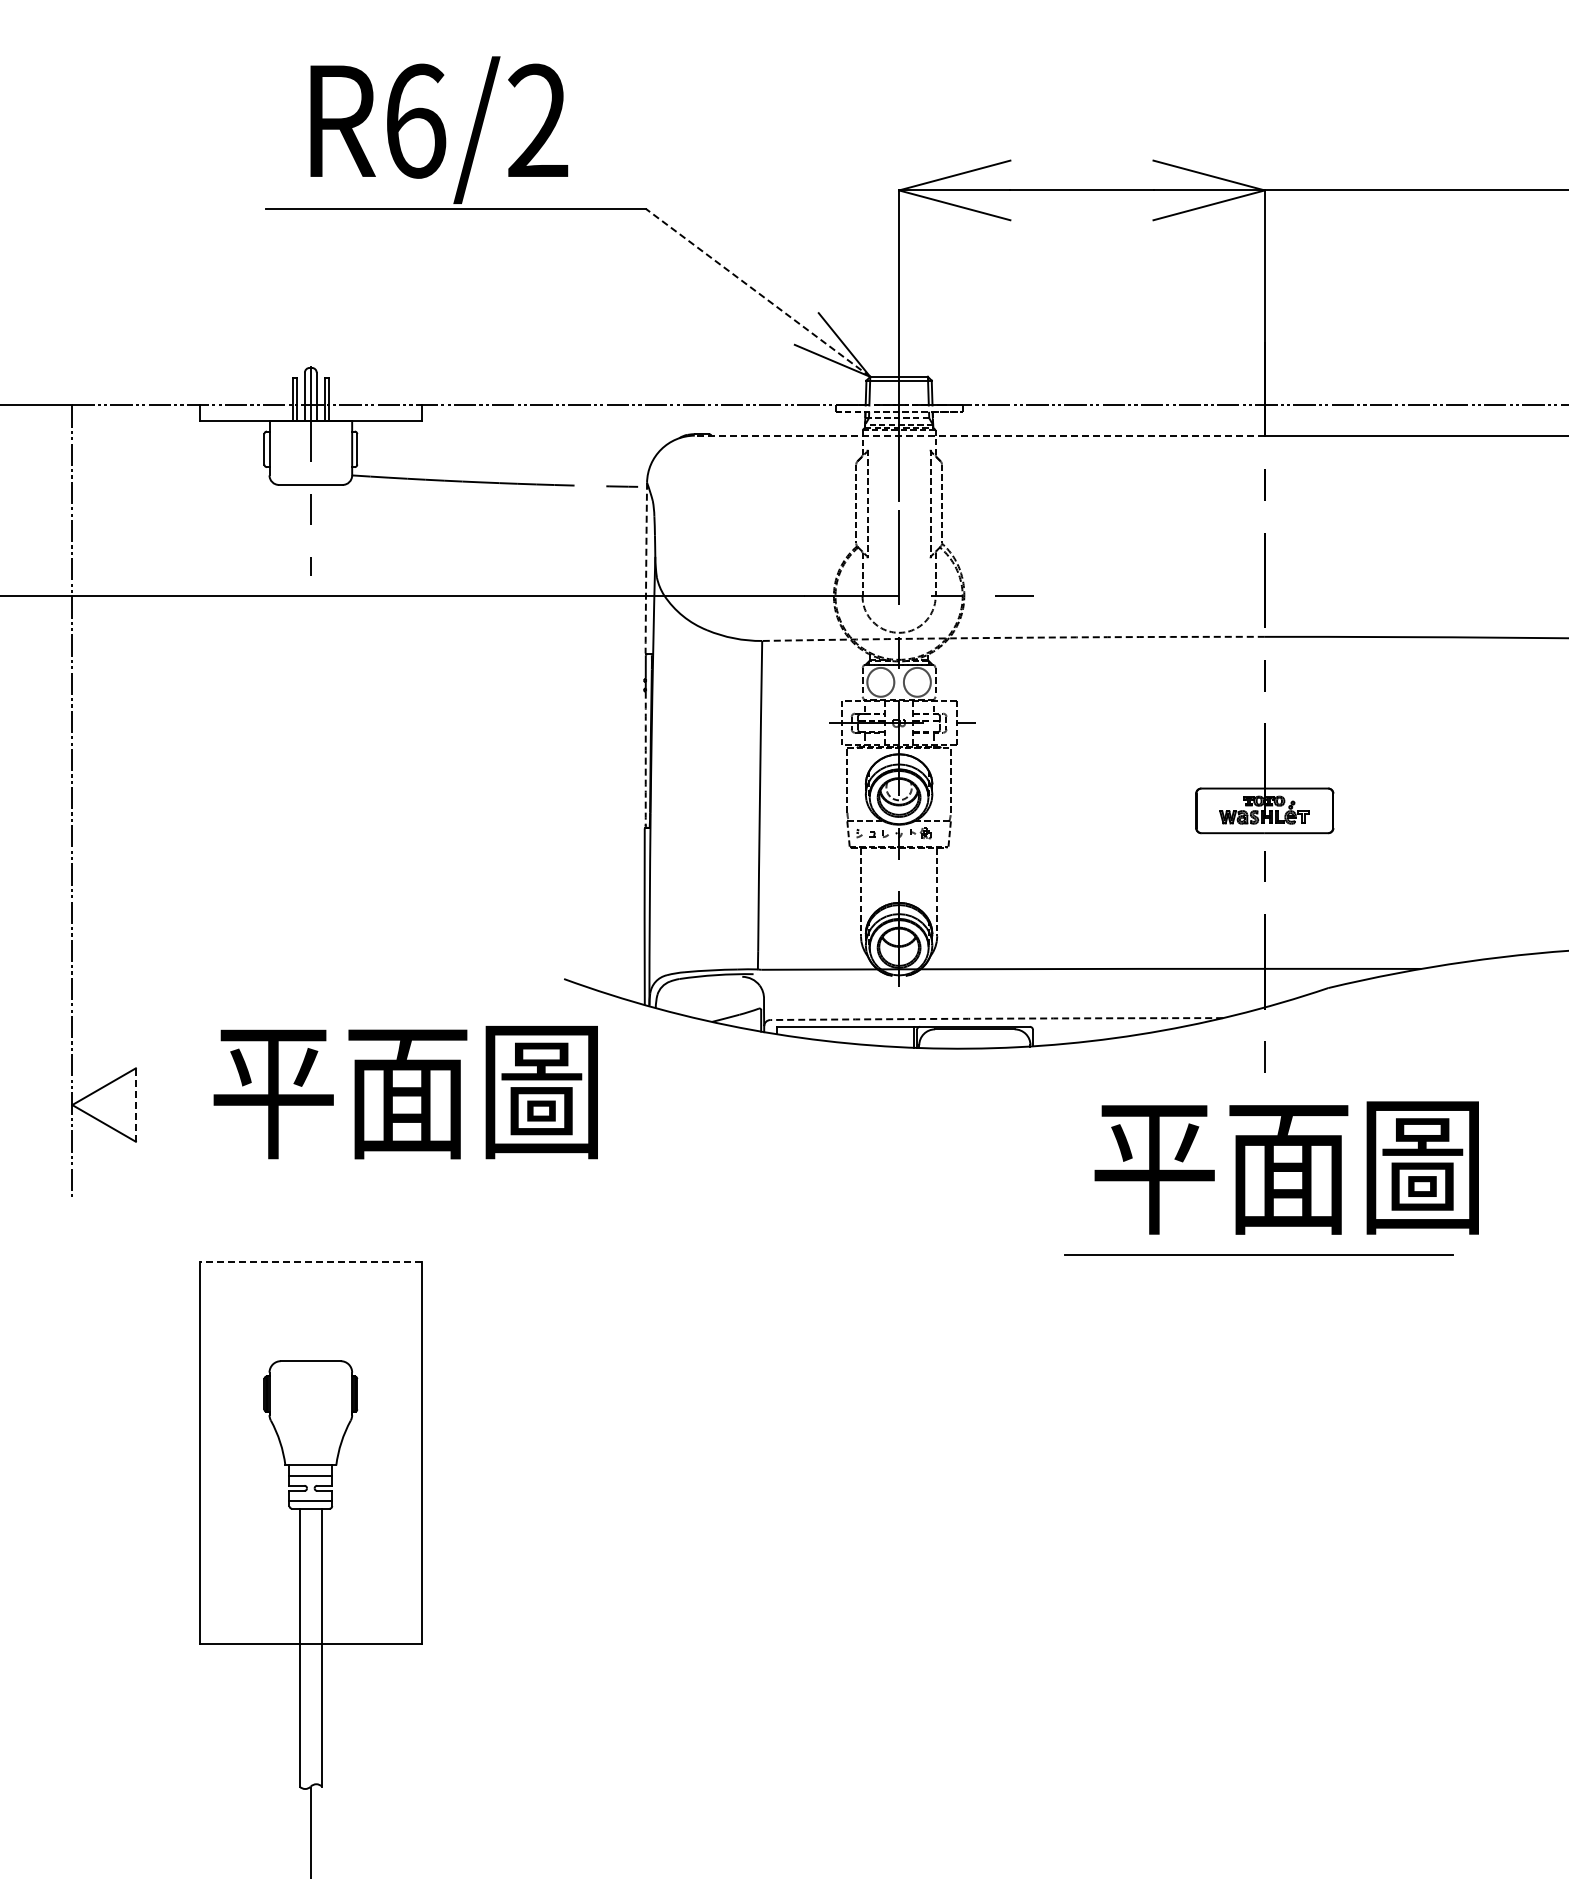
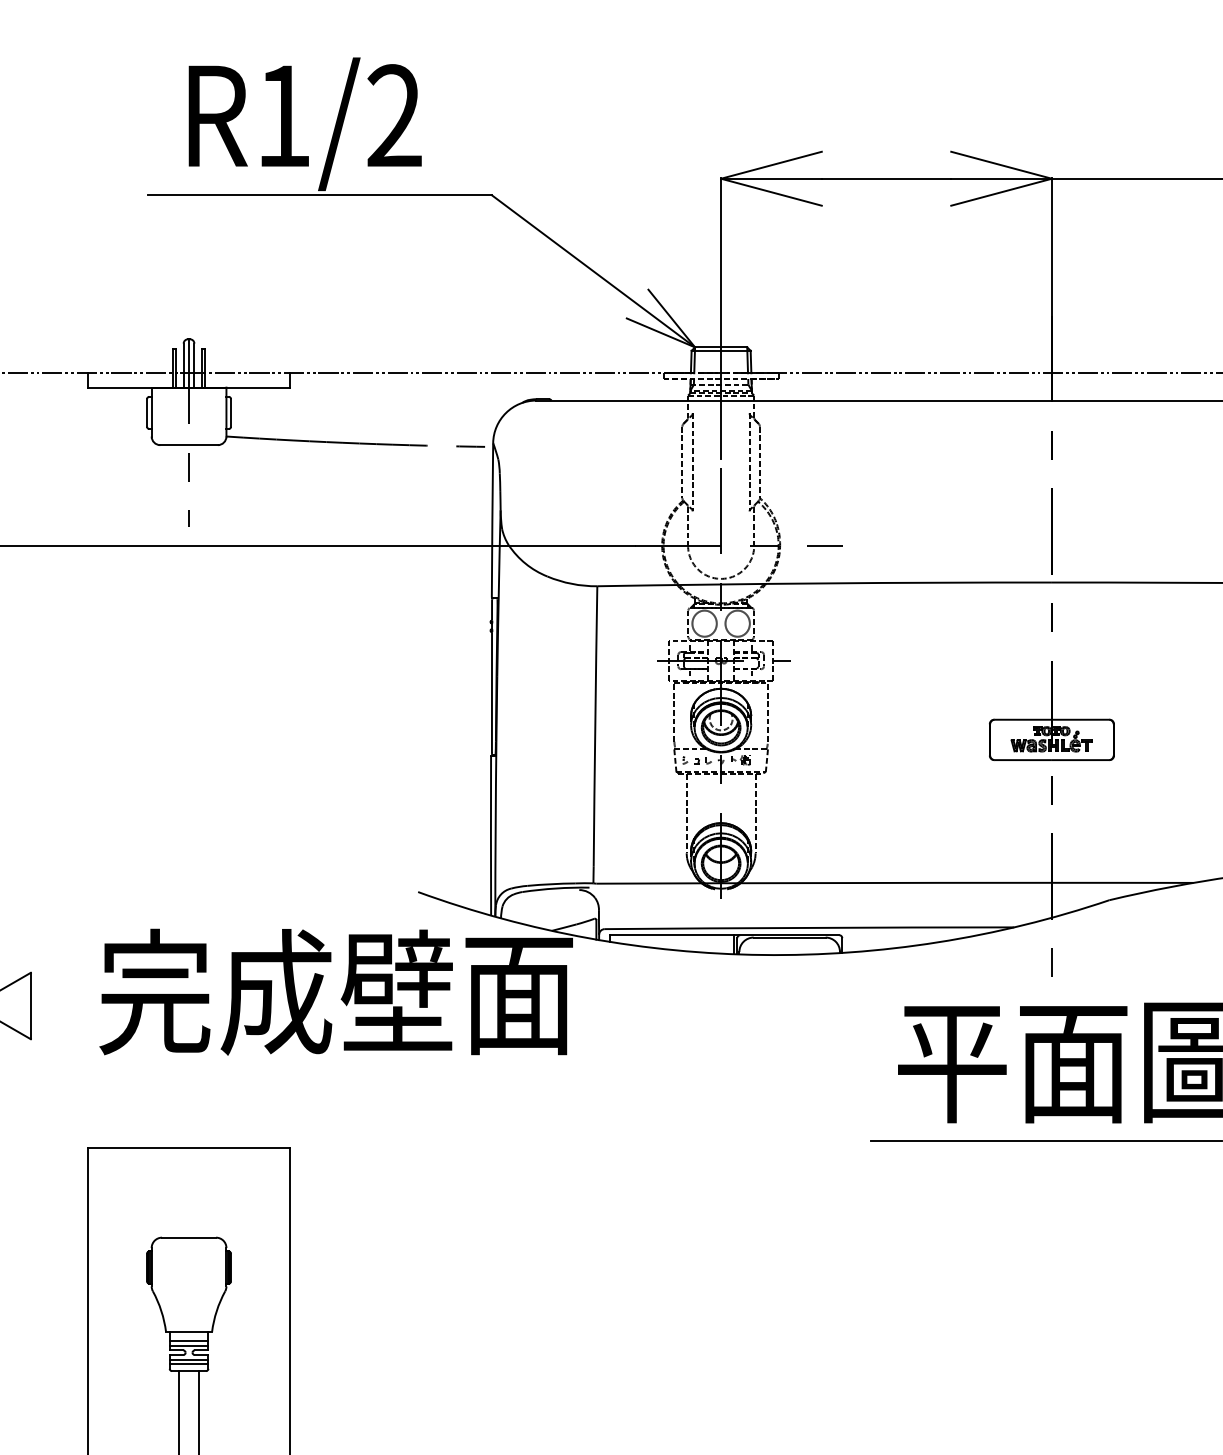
text: (416, 120) -> (284, 115), R6/2 -> R1/2
line: (757, 292) -> (593, 271), dashed -> solid
line: (979, 435) -> (793, 400), dashed -> solid
arc: (646, 568) -> (492, 520), dashed -> solid
arc: (1013, 637) -> (824, 583), dashed -> solid
arc: (645, 758) -> (491, 692), dashed -> solid
arc: (996, 1018) -> (809, 927), dashed -> solid
text: (473, 1089) -> (336, 991), 平面圖 -> 完成壁面
line: (135, 1105) -> (30, 1006), dashed -> solid
line: (310, 1261) -> (188, 1147), dashed -> solid
line: (310, 1480) -> (188, 1345), added
line: (310, 1495) -> (188, 1359), added

